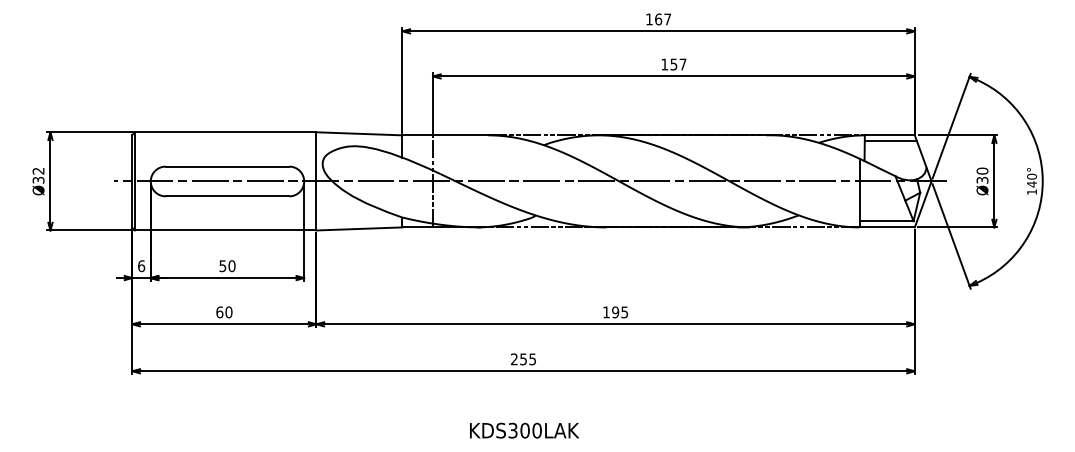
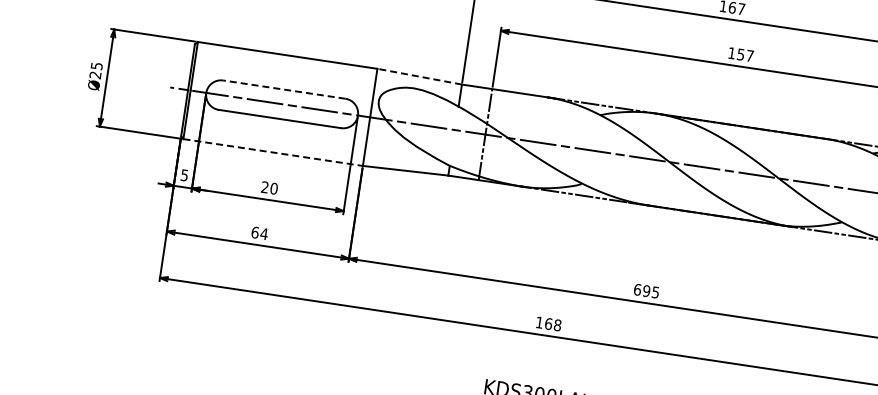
line: (359, 133) -> (419, 76), solid -> dashed
line: (227, 166) -> (284, 89), solid -> dashed
text: (38, 175) -> (96, 70), Ø32 -> Ø25
line: (225, 230) -> (272, 152), solid -> dashed
text: (141, 266) -> (184, 175), 6 -> 5
text: (222, 266) -> (264, 187), 50 -> 20
text: (228, 312) -> (263, 234), 60 -> 64
text: (606, 312) -> (637, 289), 195 -> 695
text: (523, 359) -> (548, 324), 255 -> 168

